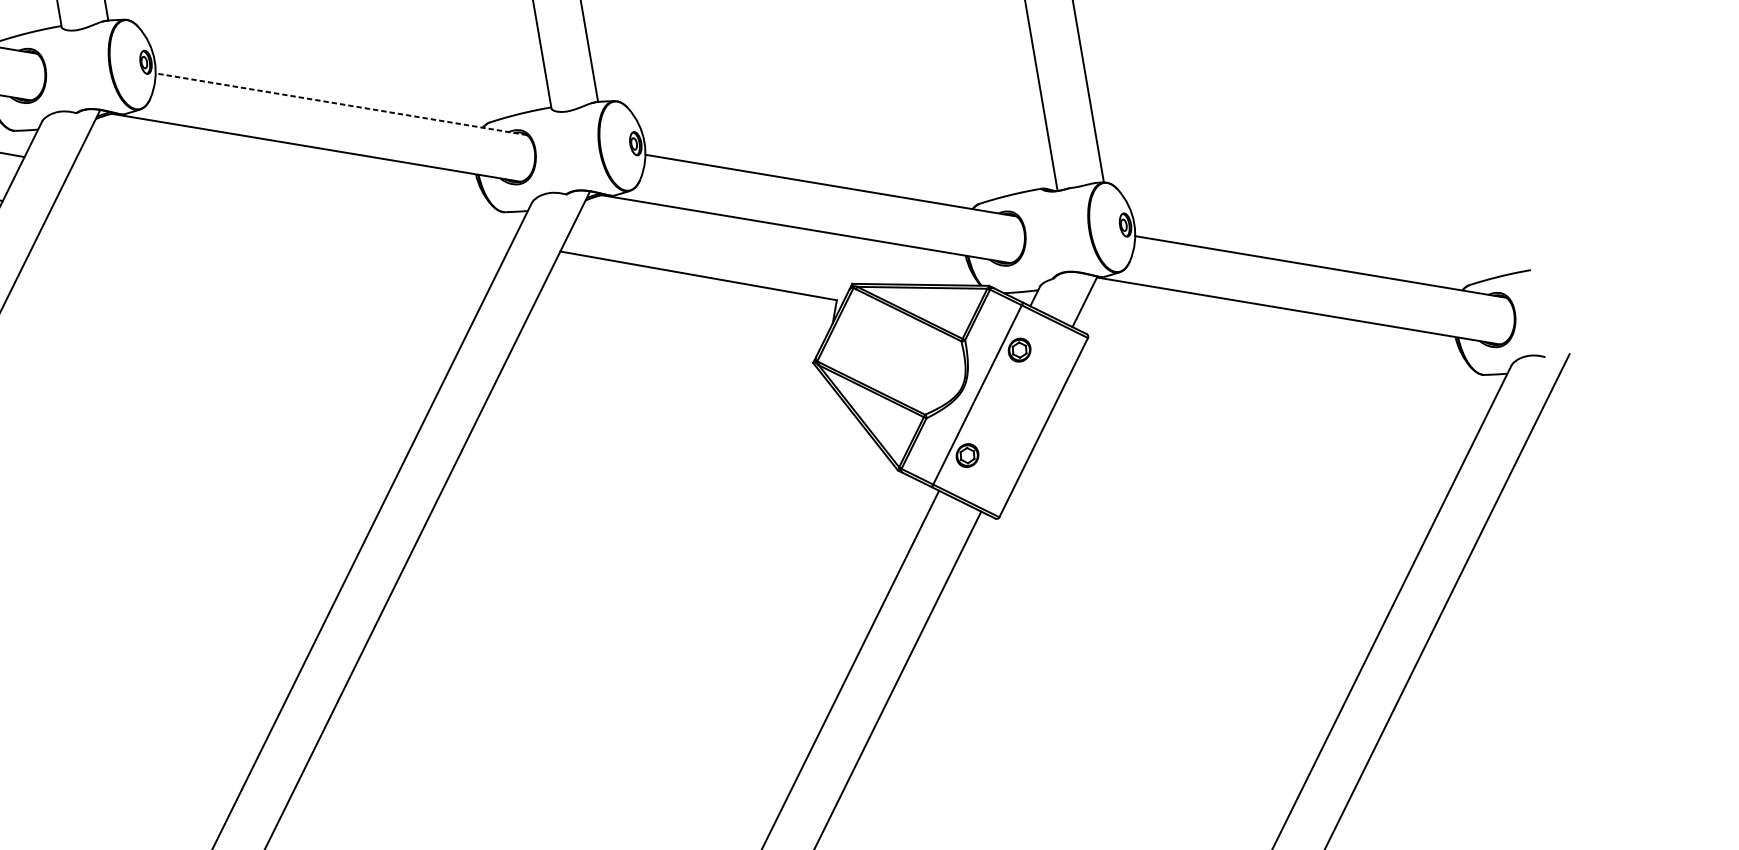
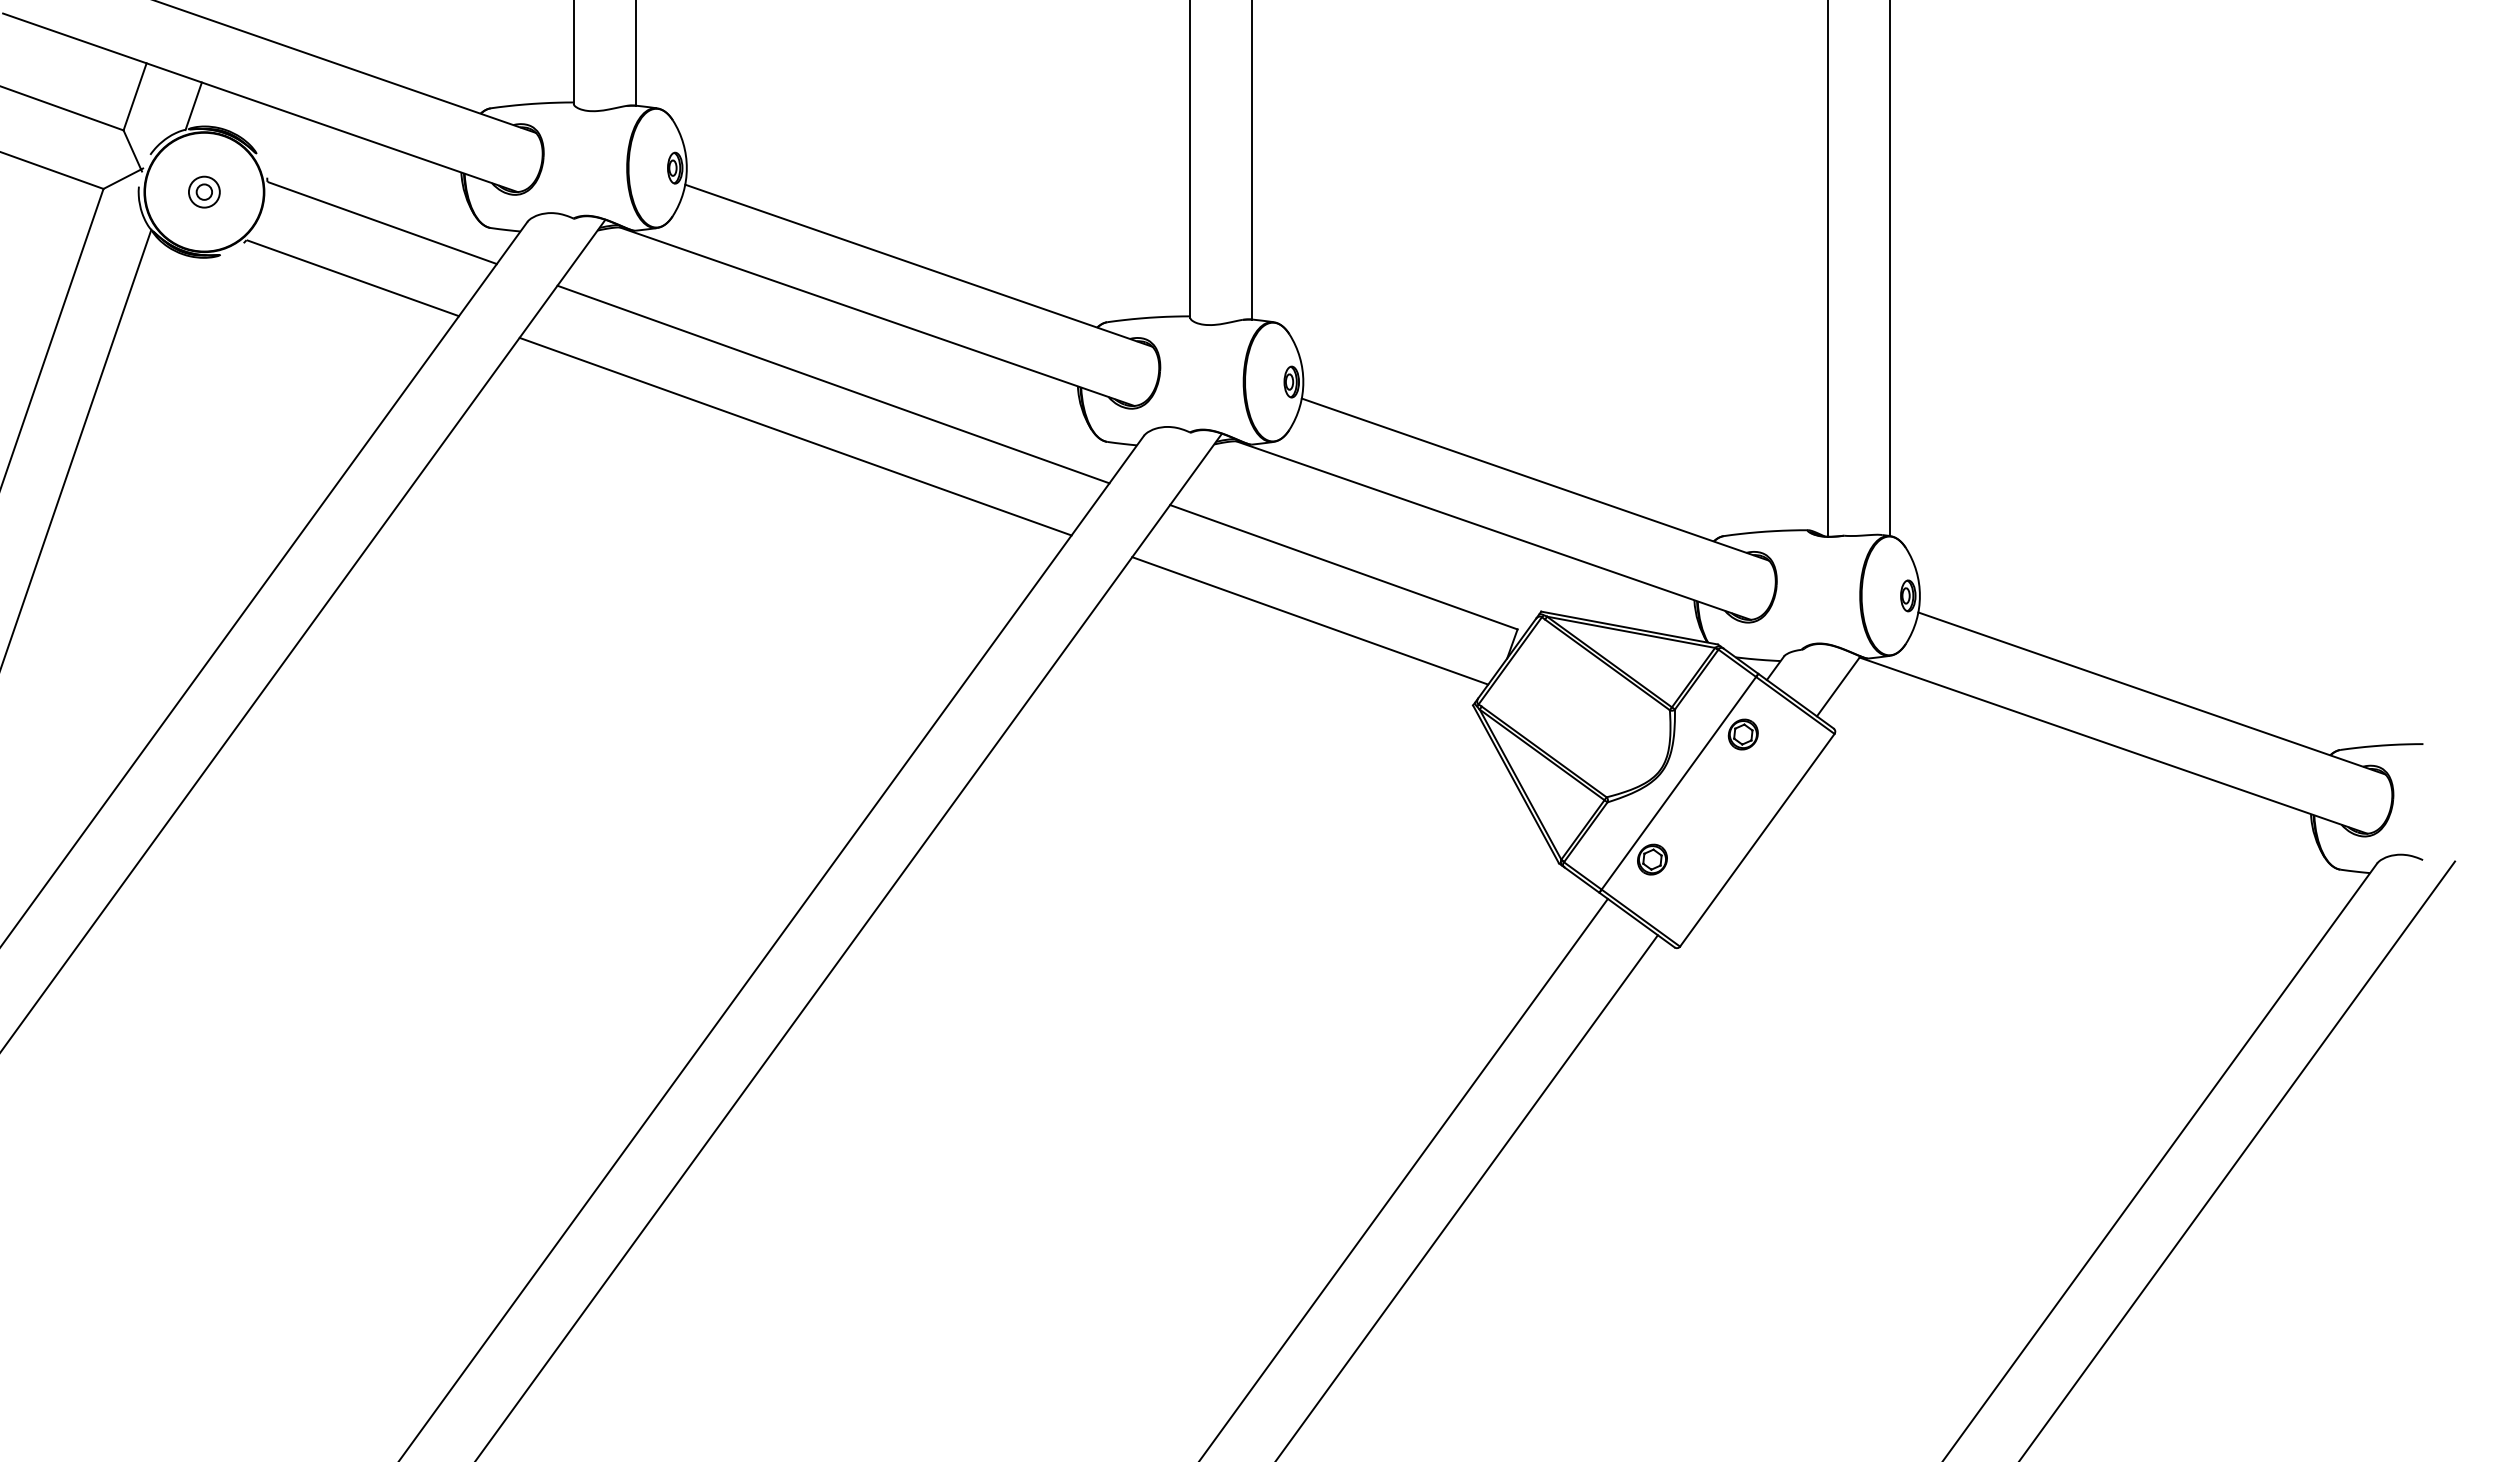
line: (340, 104) -> (918, 265), dashed -> solid
line: (292, 204) -> (833, 384), added
line: (270, 248) -> (795, 436), added
line: (680, 320) -> (1310, 620), added

